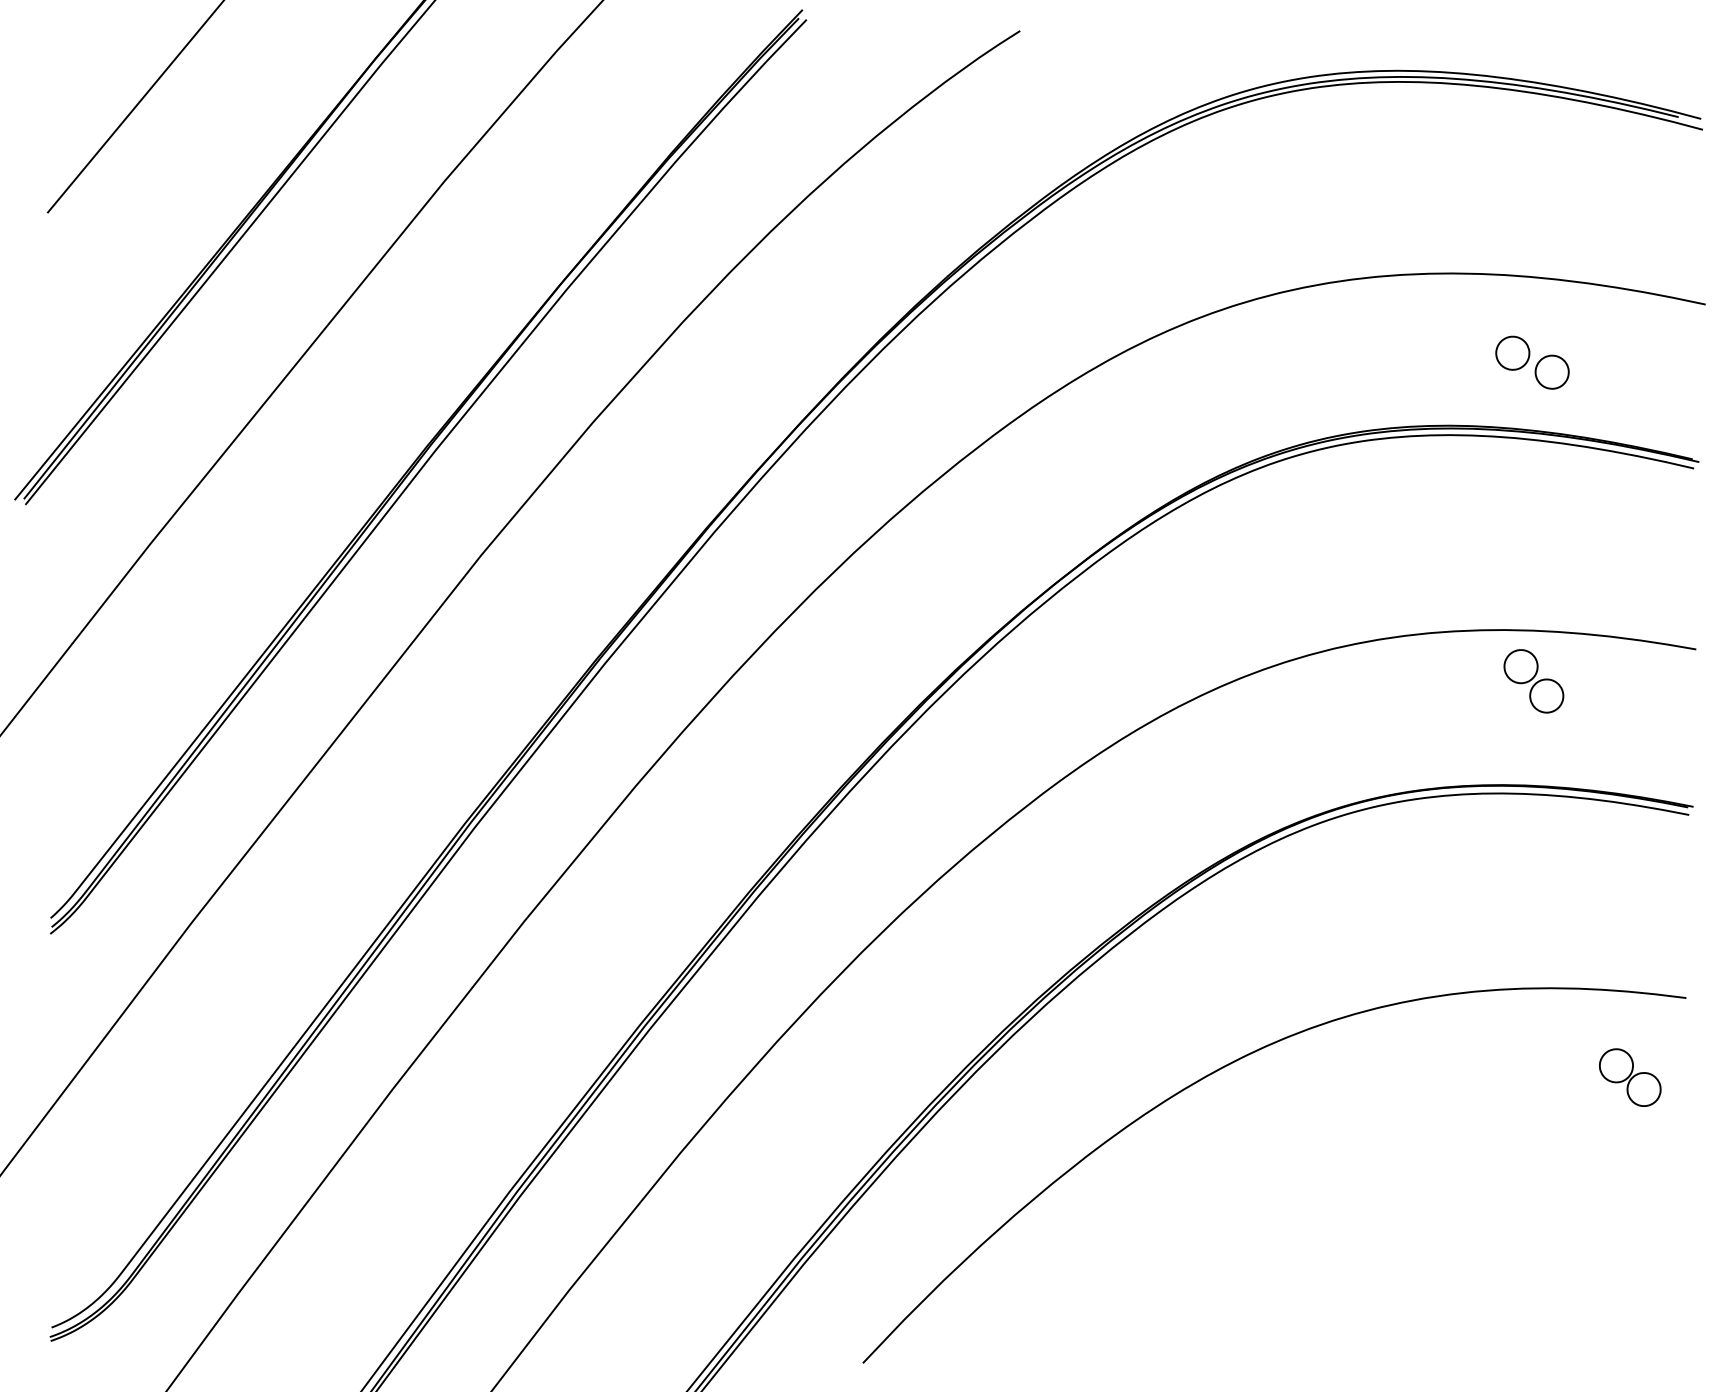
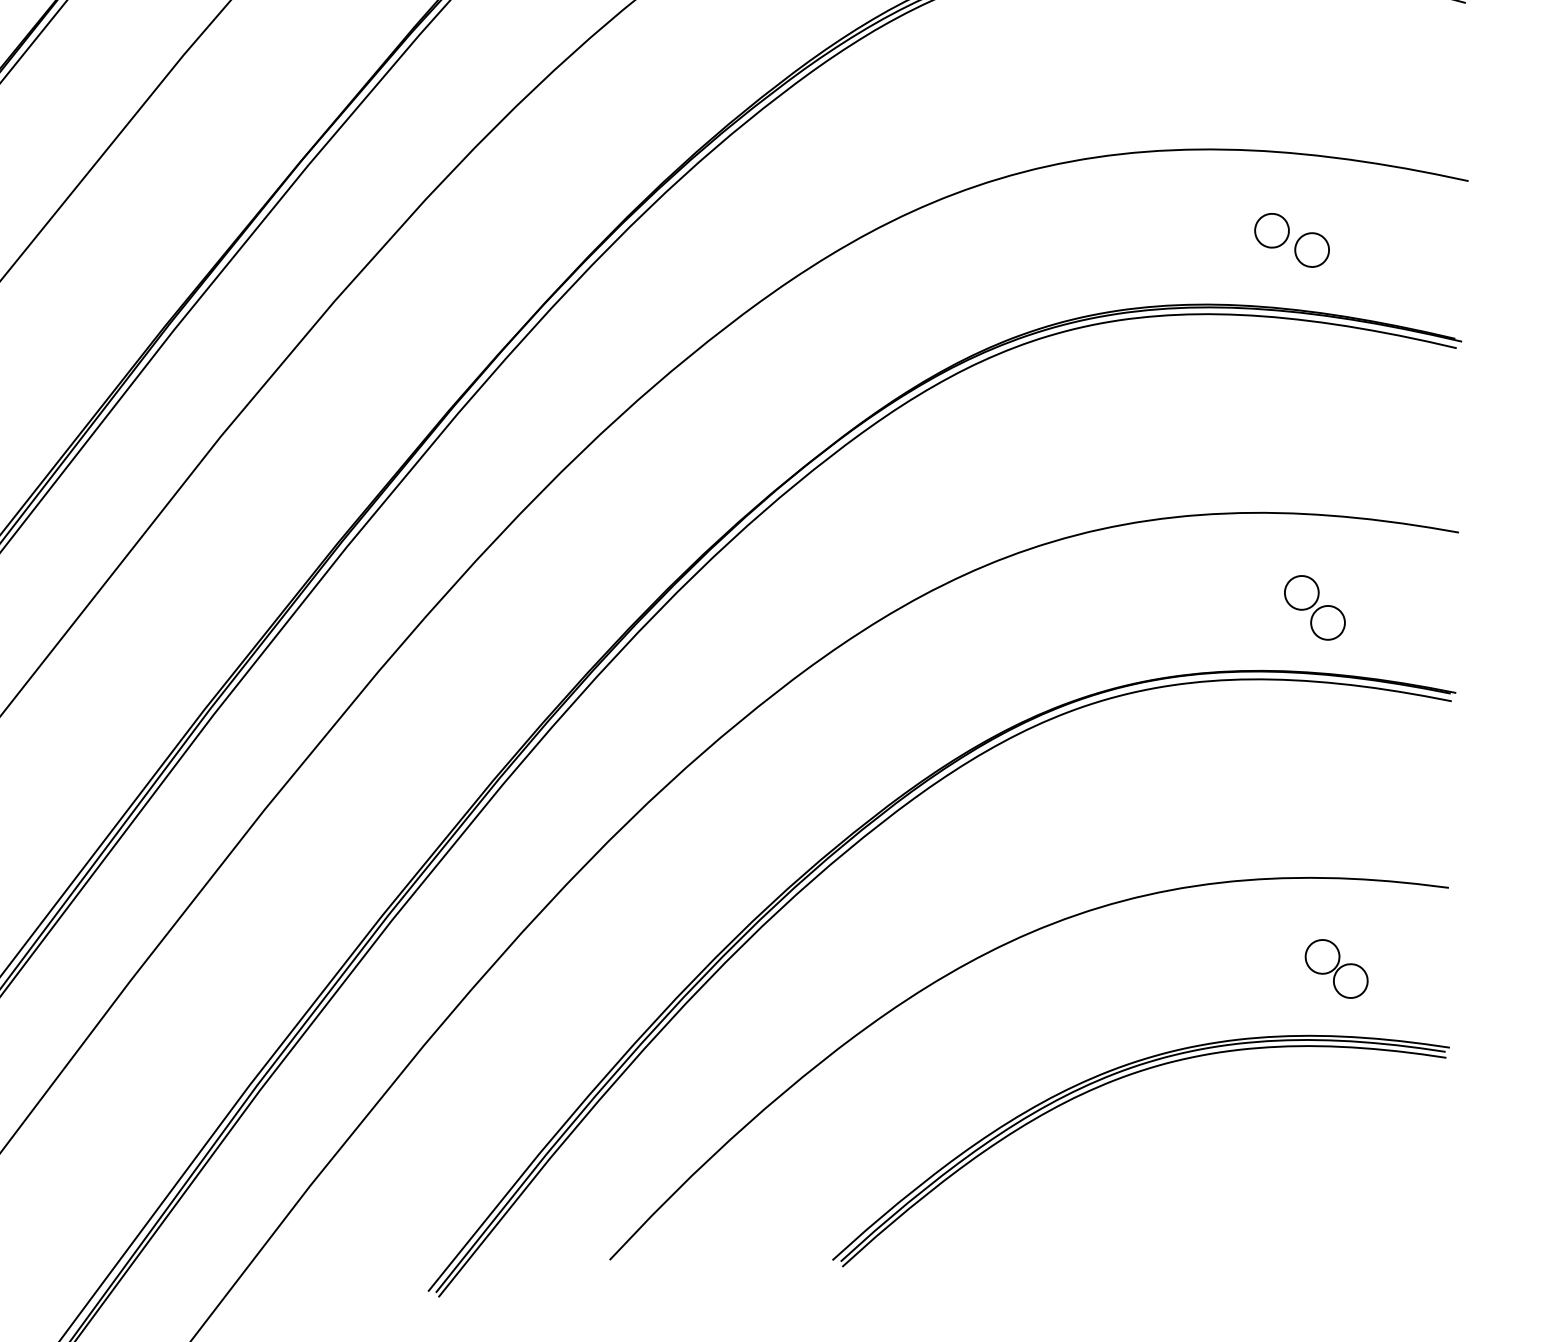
part: (1533, 681) -> (1314, 608), moved
part: (1630, 1077) -> (1336, 968), moved
part: (1360, 1187) -> (1116, 1080), added

